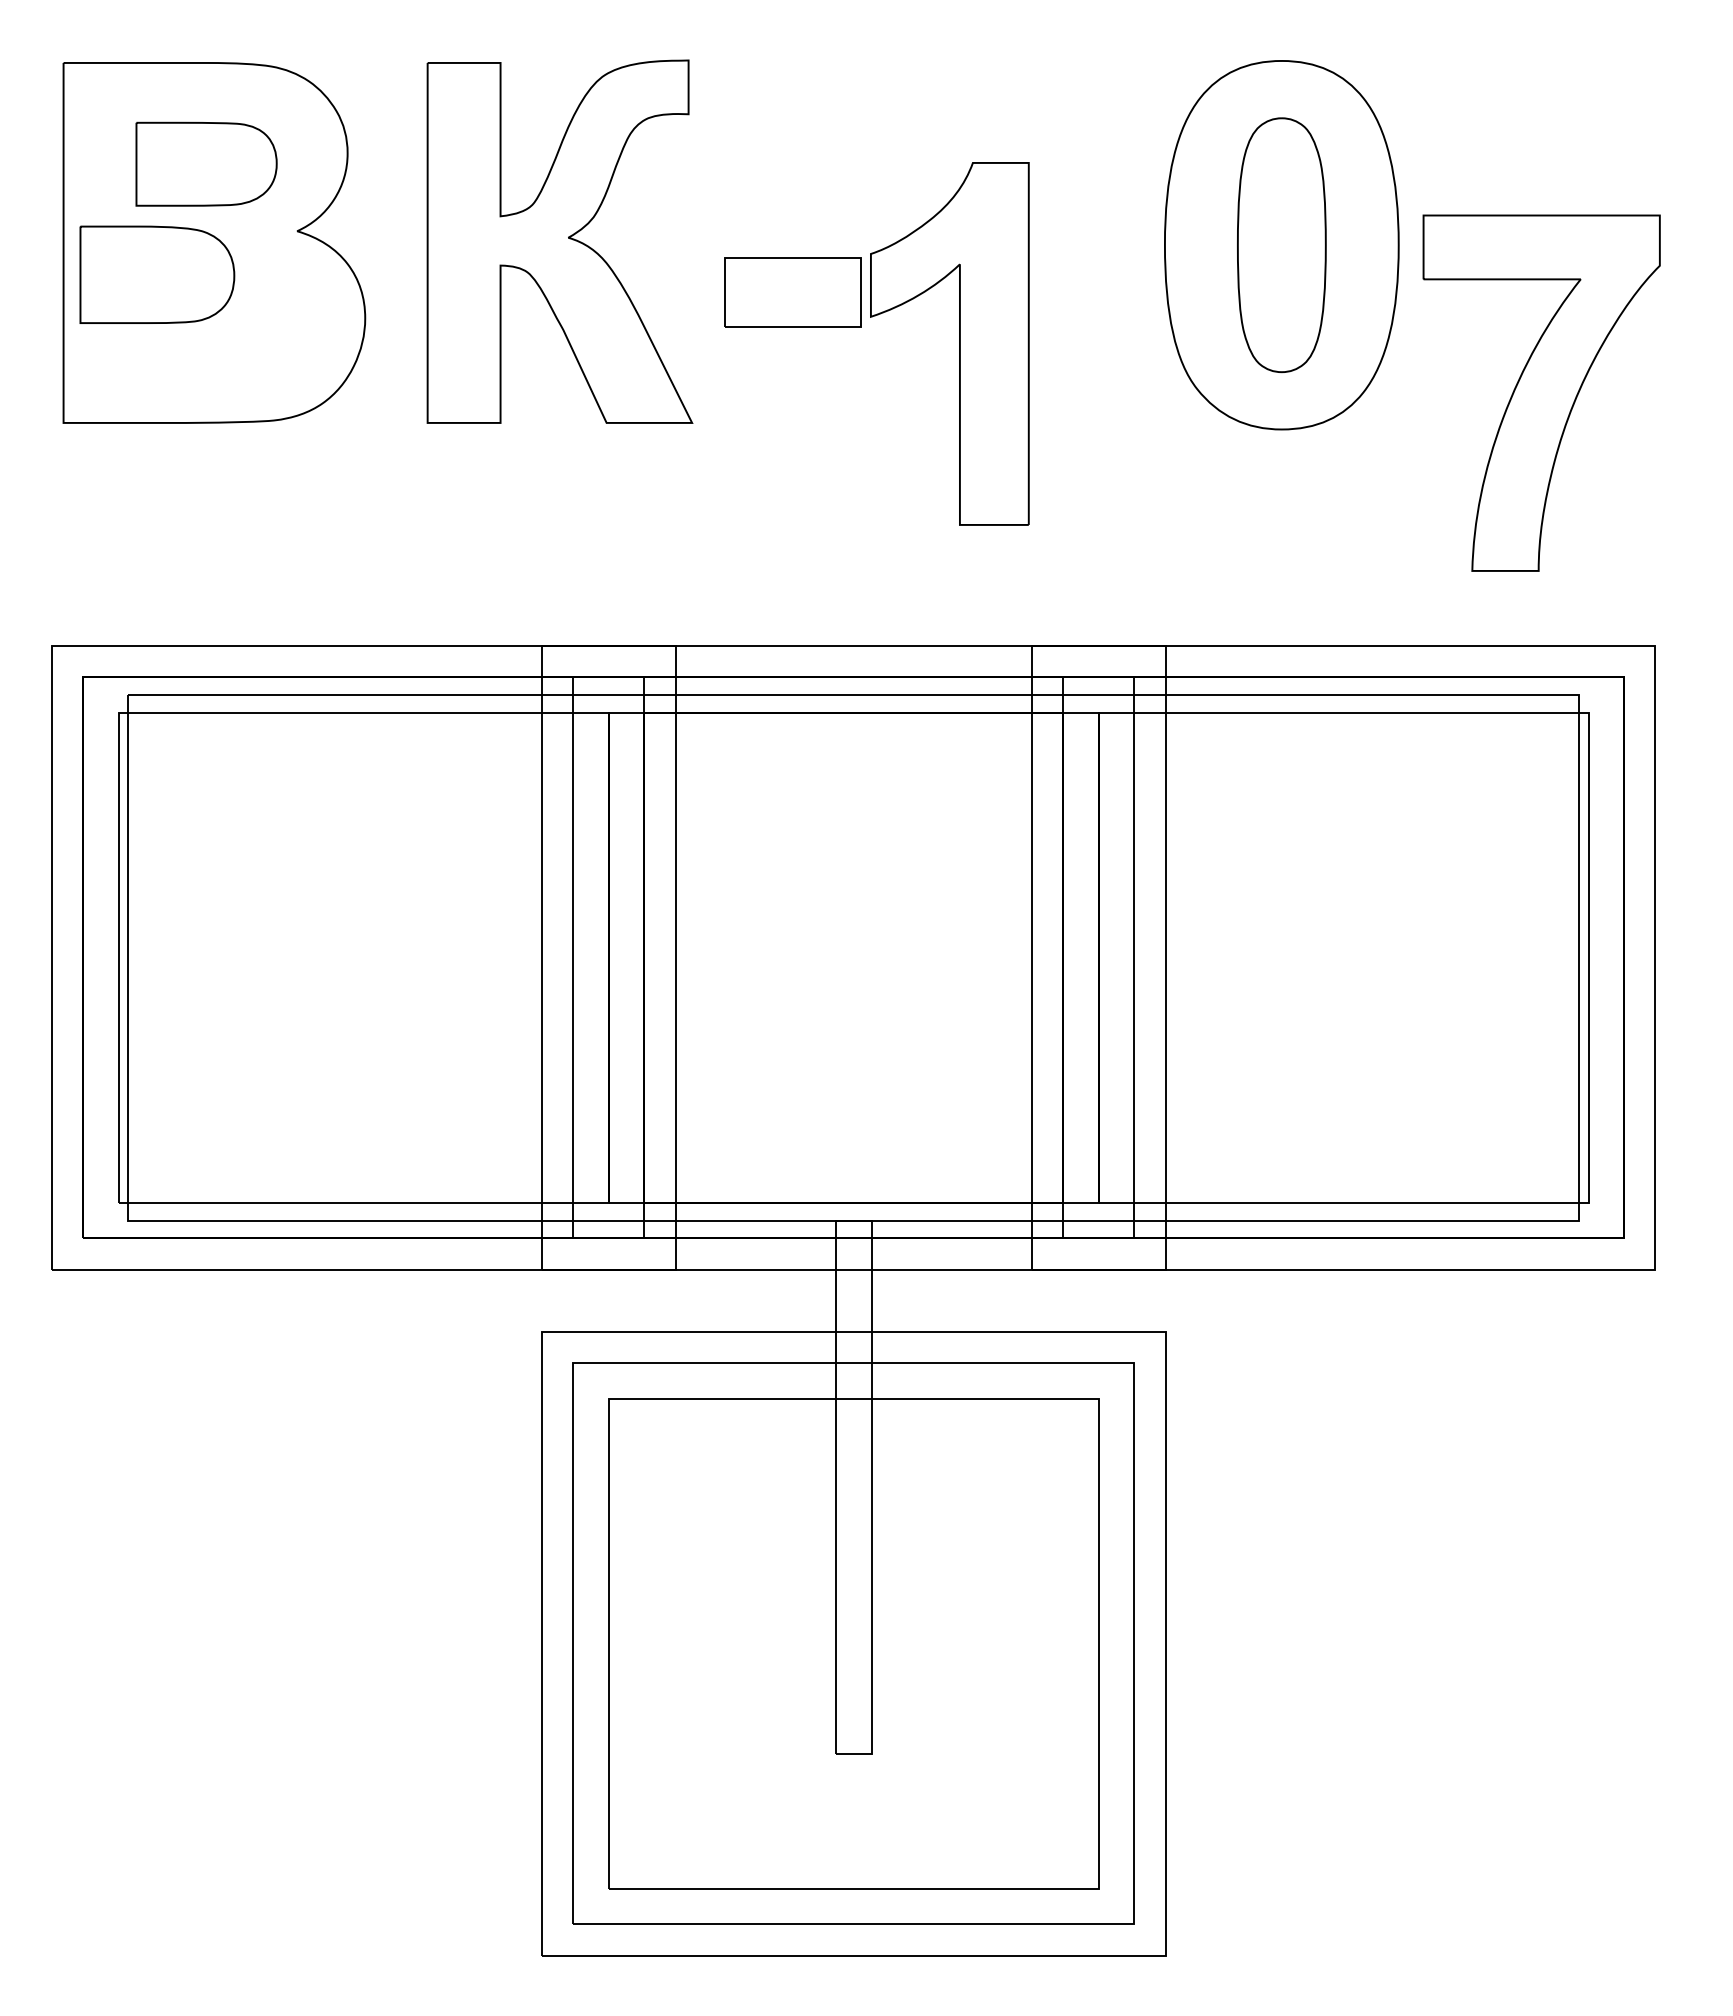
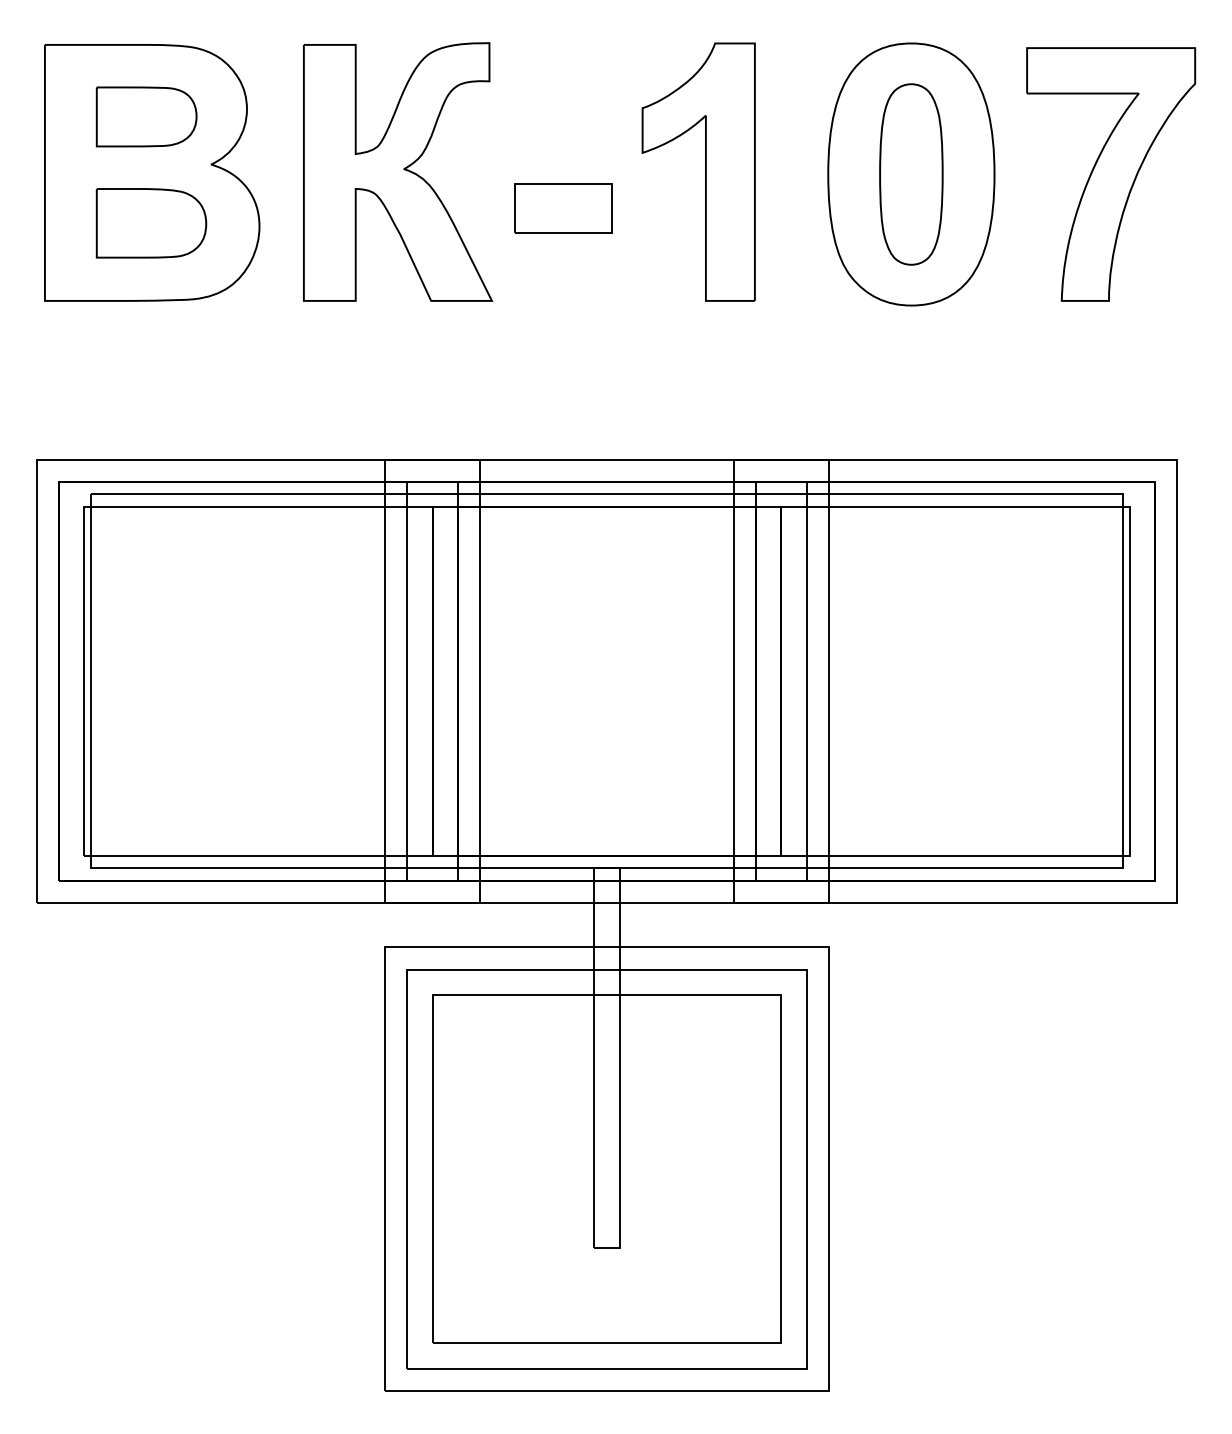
part: (157, 274) -> (151, 223), moved
part: (959, 343) -> (705, 171), moved
part: (1541, 392) -> (1110, 173), moved

